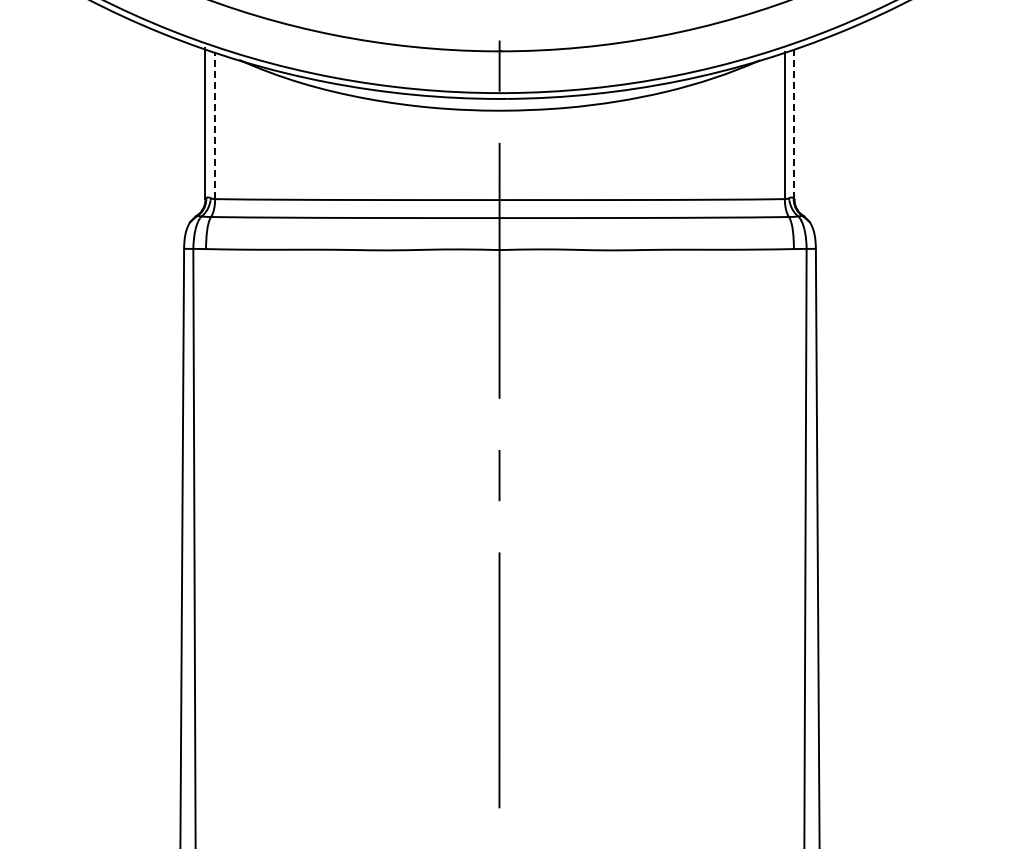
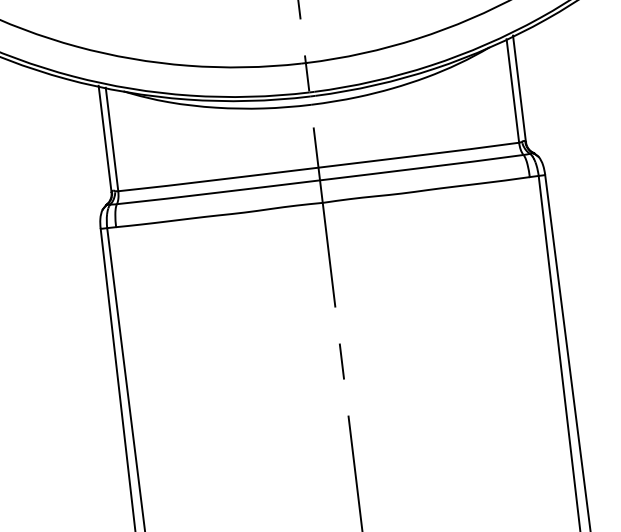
line: (794, 123) -> (519, 88), dashed -> solid
line: (215, 125) -> (112, 139), dashed -> solid

